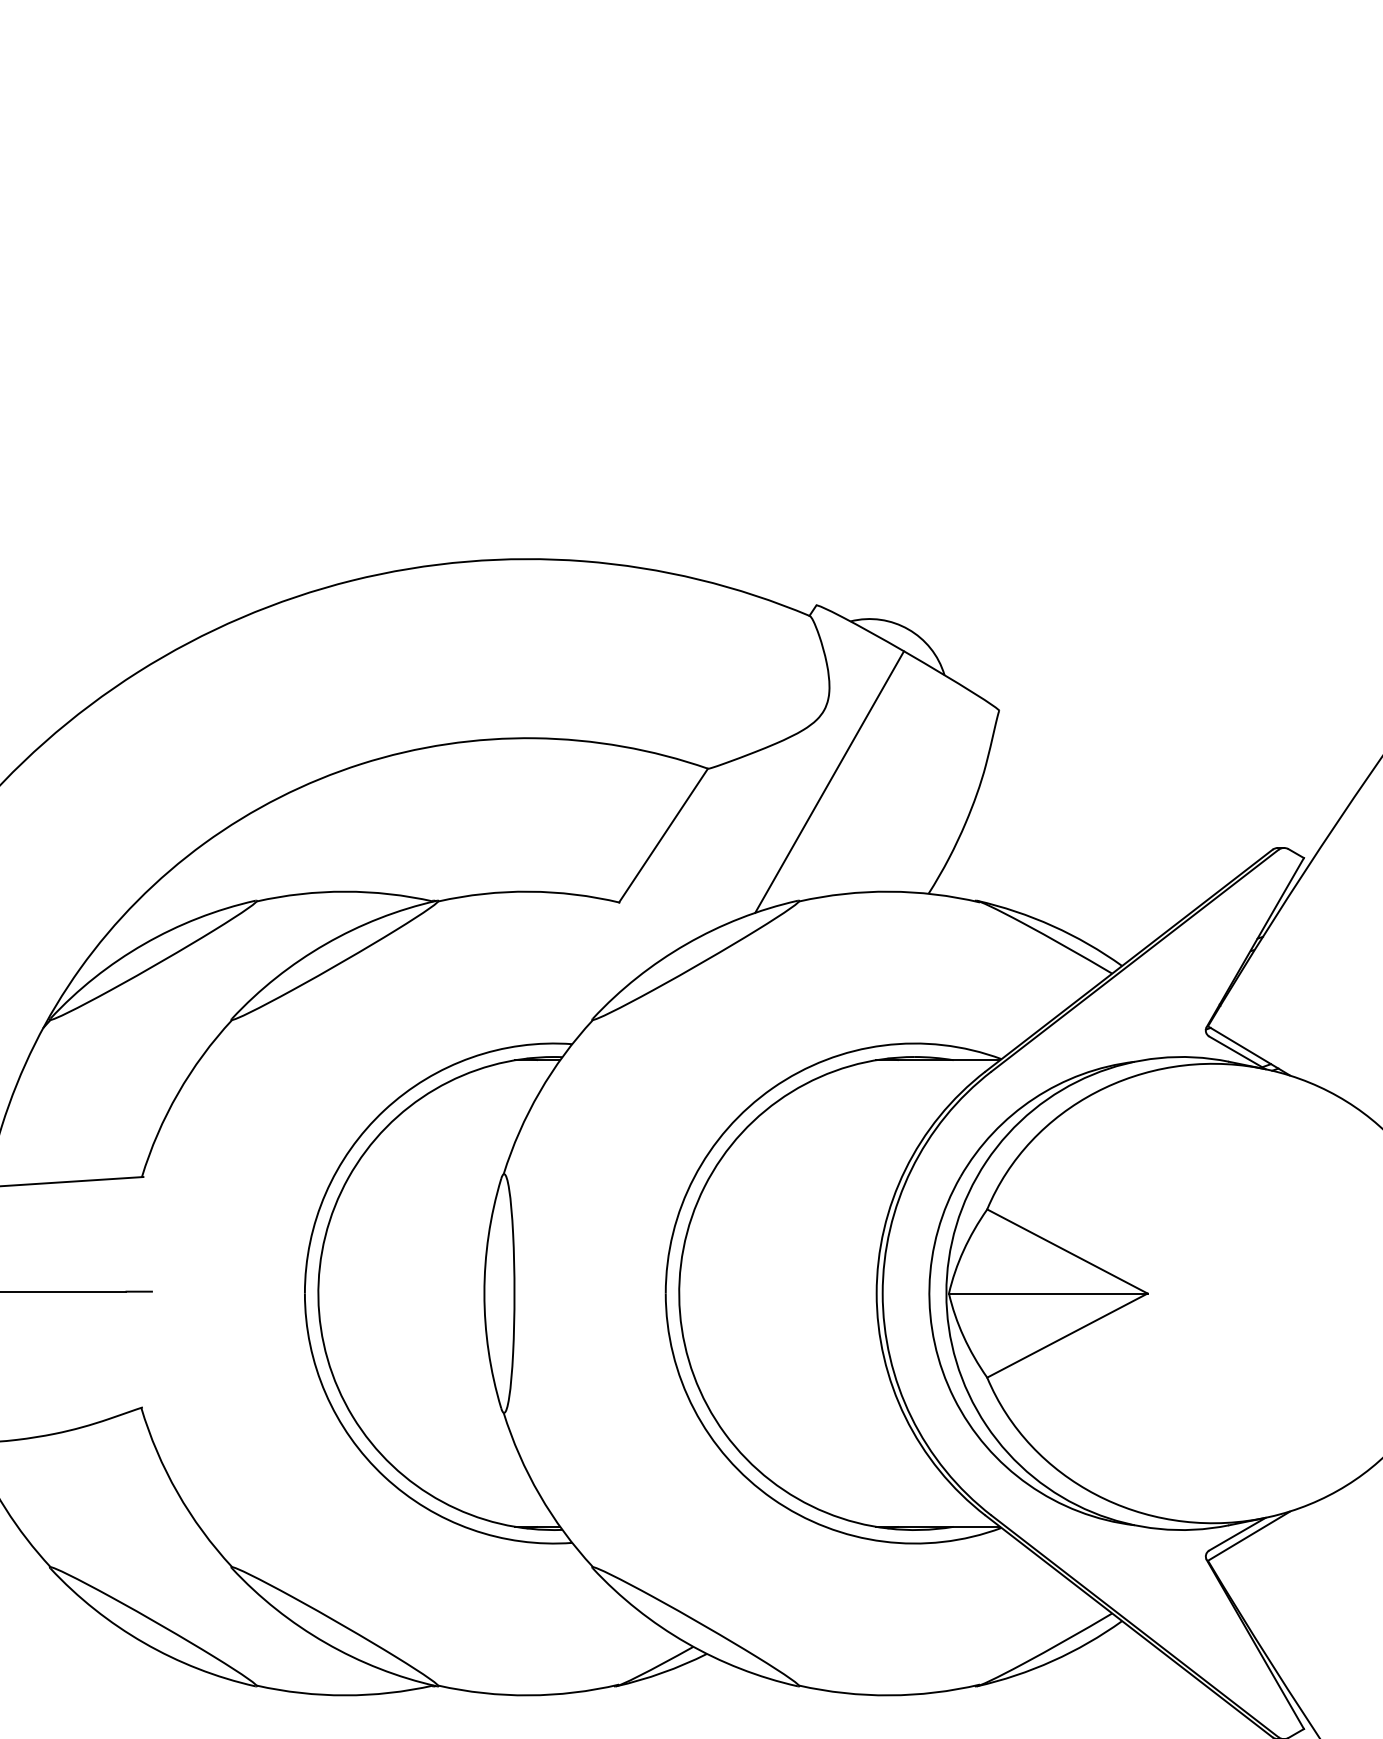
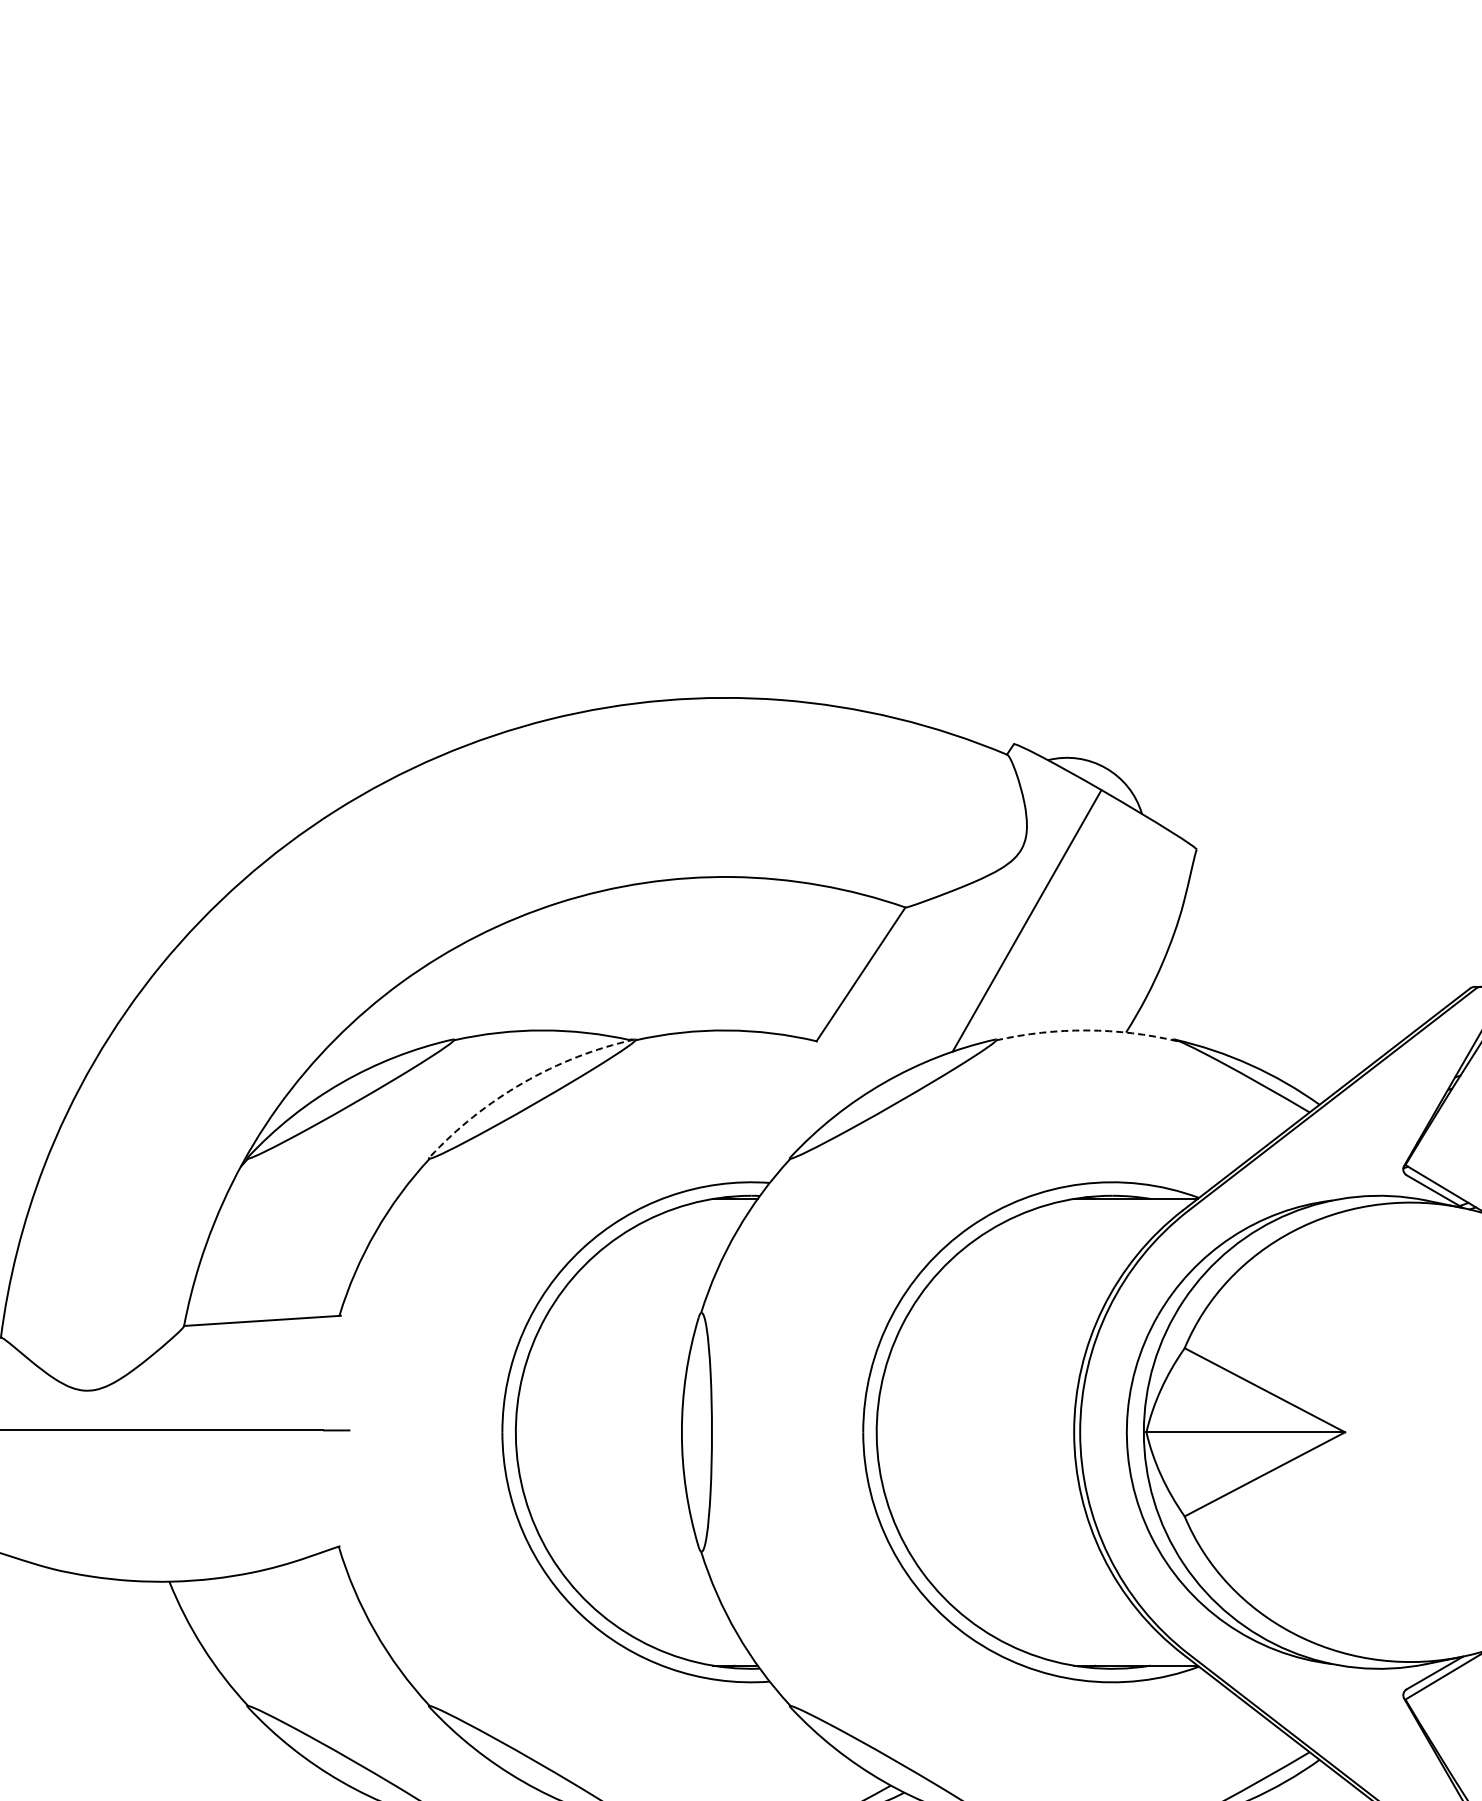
arc: (890, 891) -> (1087, 1030), solid -> dashed
arc: (326, 943) -> (523, 1082), solid -> dashed

